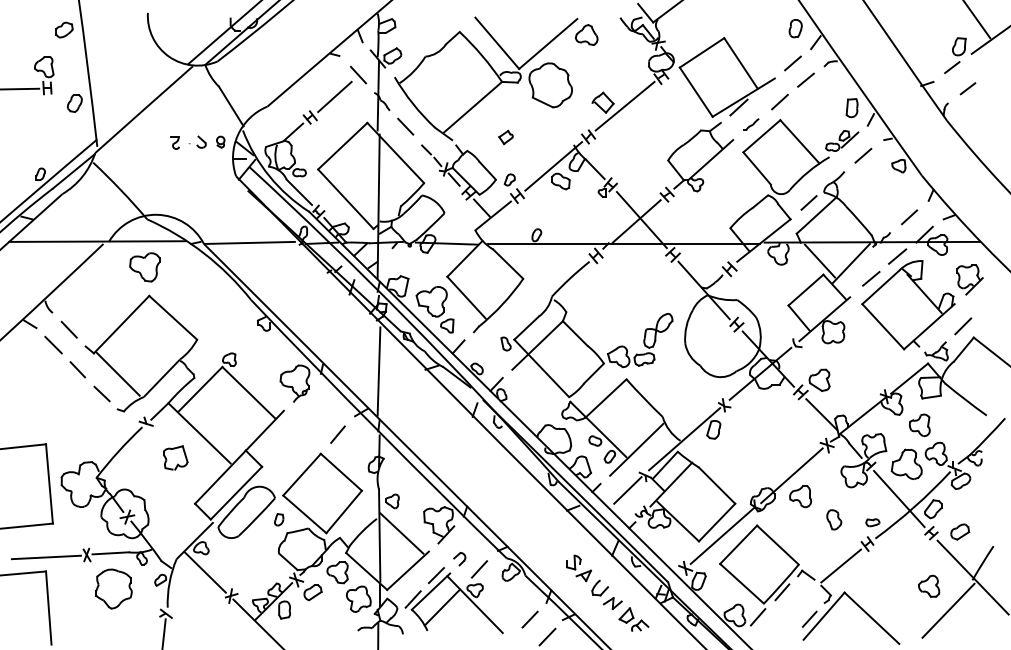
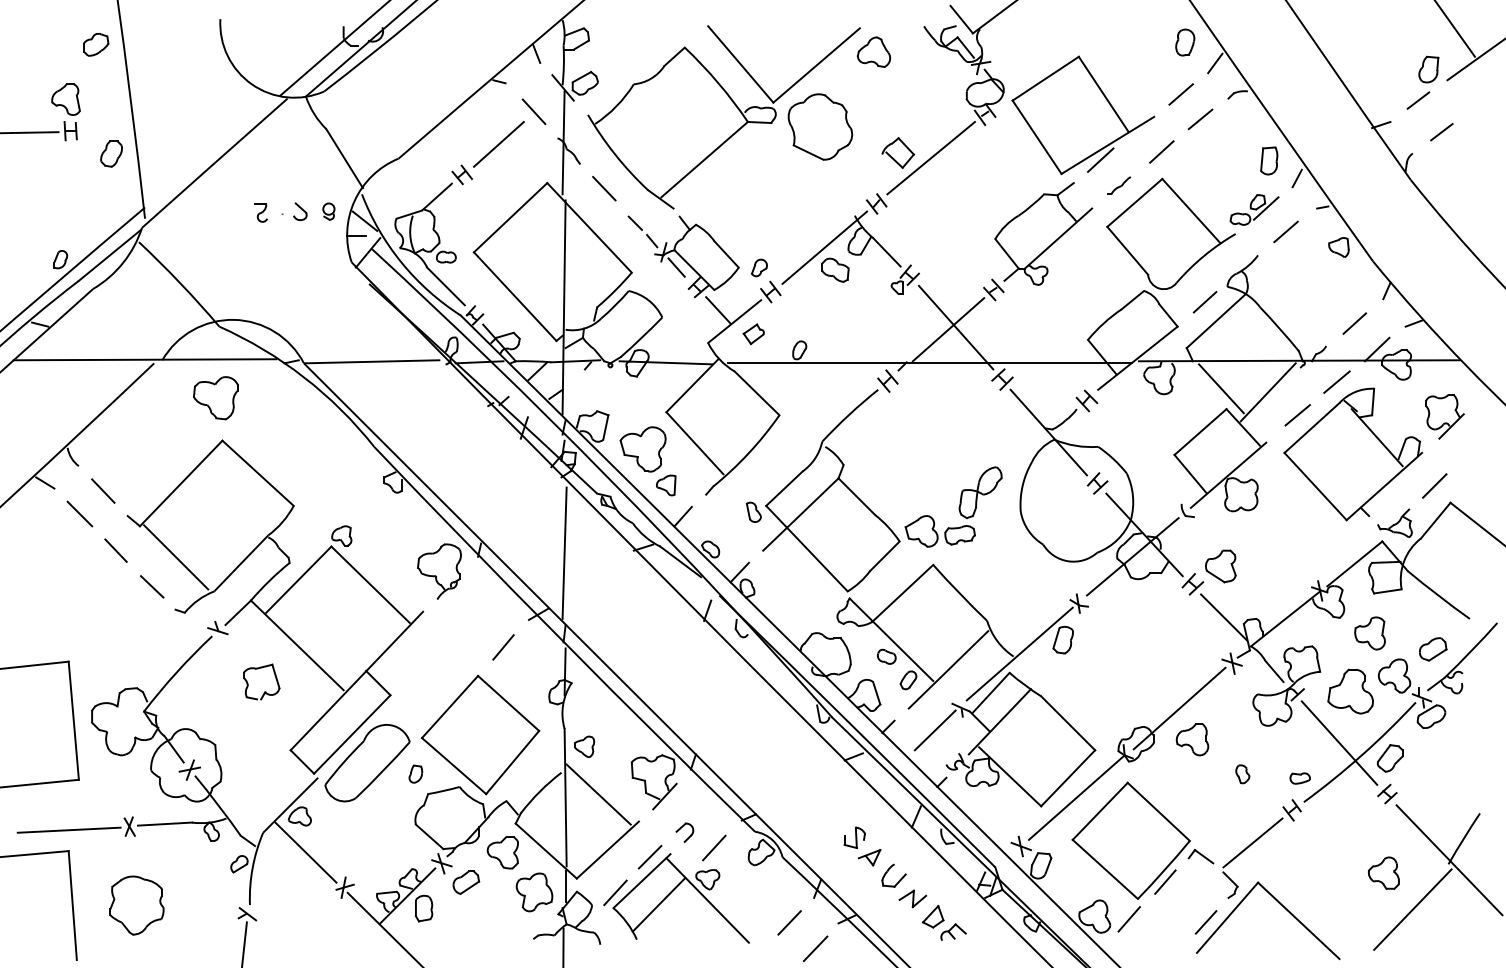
part: (505, 137) -> (753, 334), moved
part: (834, 519) -> (1243, 773), size x0.62
part: (960, 531) -> (1433, 648), moved
part: (113, 588) -> (136, 904), moved

